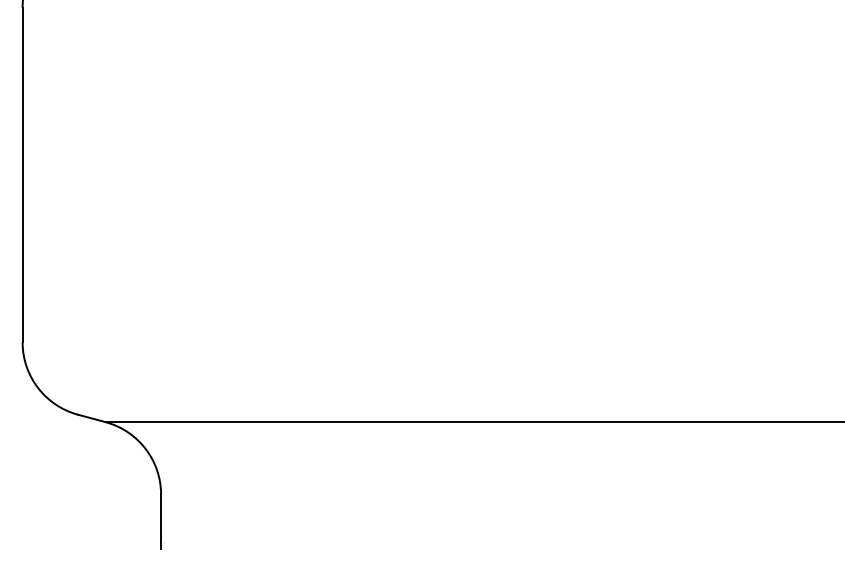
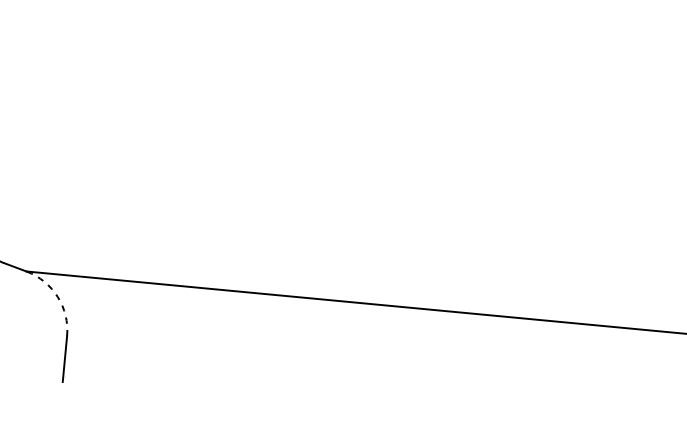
arc: (145, 448) -> (57, 296), solid -> dashed

